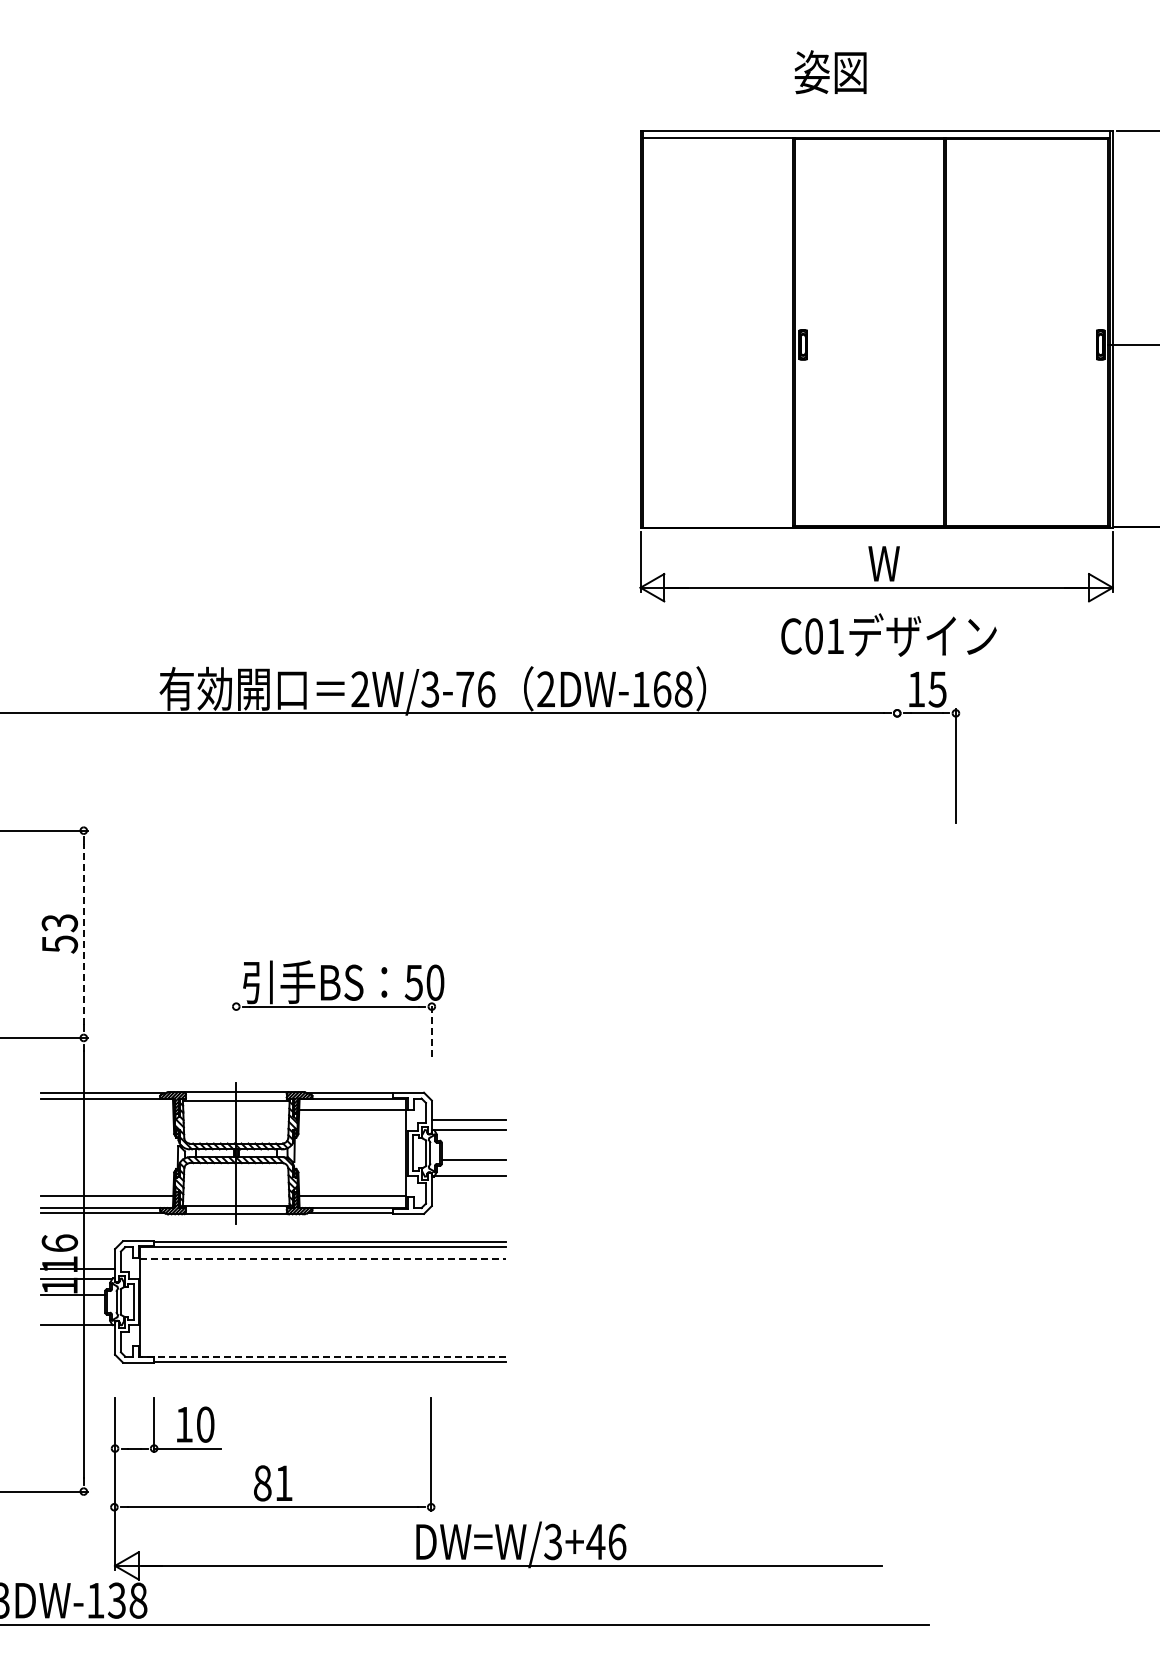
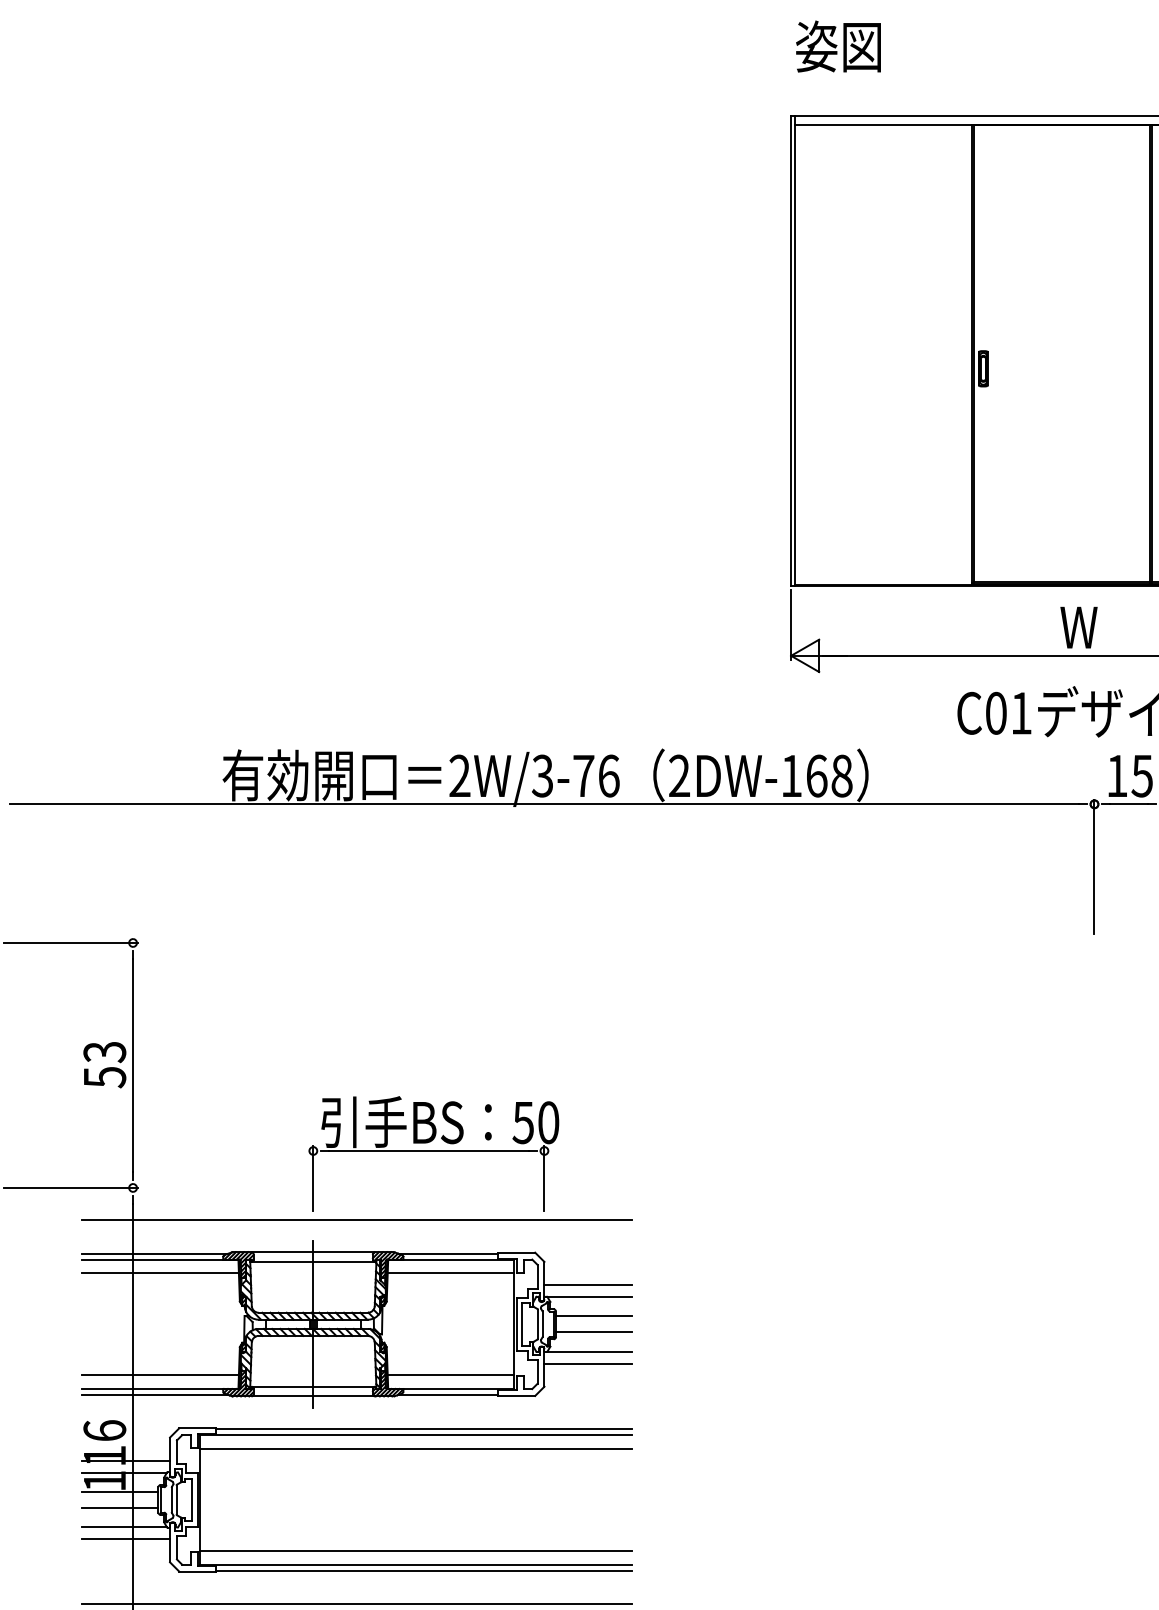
text: (830, 72) -> (838, 46), moved
line: (897, 765) -> (1094, 865), added
line: (83, 933) -> (132, 1064), dashed -> solid
line: (236, 1029) -> (313, 1177), added
line: (431, 1029) -> (544, 1177), dashed -> solid
line: (273, 1065) -> (357, 1220), added
line: (106, 1110) -> (159, 1273), added
line: (473, 1146) -> (593, 1316), added
line: (468, 1186) -> (587, 1363), added
line: (323, 1258) -> (416, 1448), dashed -> solid
line: (72, 1308) -> (119, 1507), added
line: (77, 1335) -> (125, 1539), added
line: (323, 1344) -> (416, 1550), added
line: (323, 1356) -> (416, 1564), dashed -> solid
line: (273, 1389) -> (357, 1603), added

